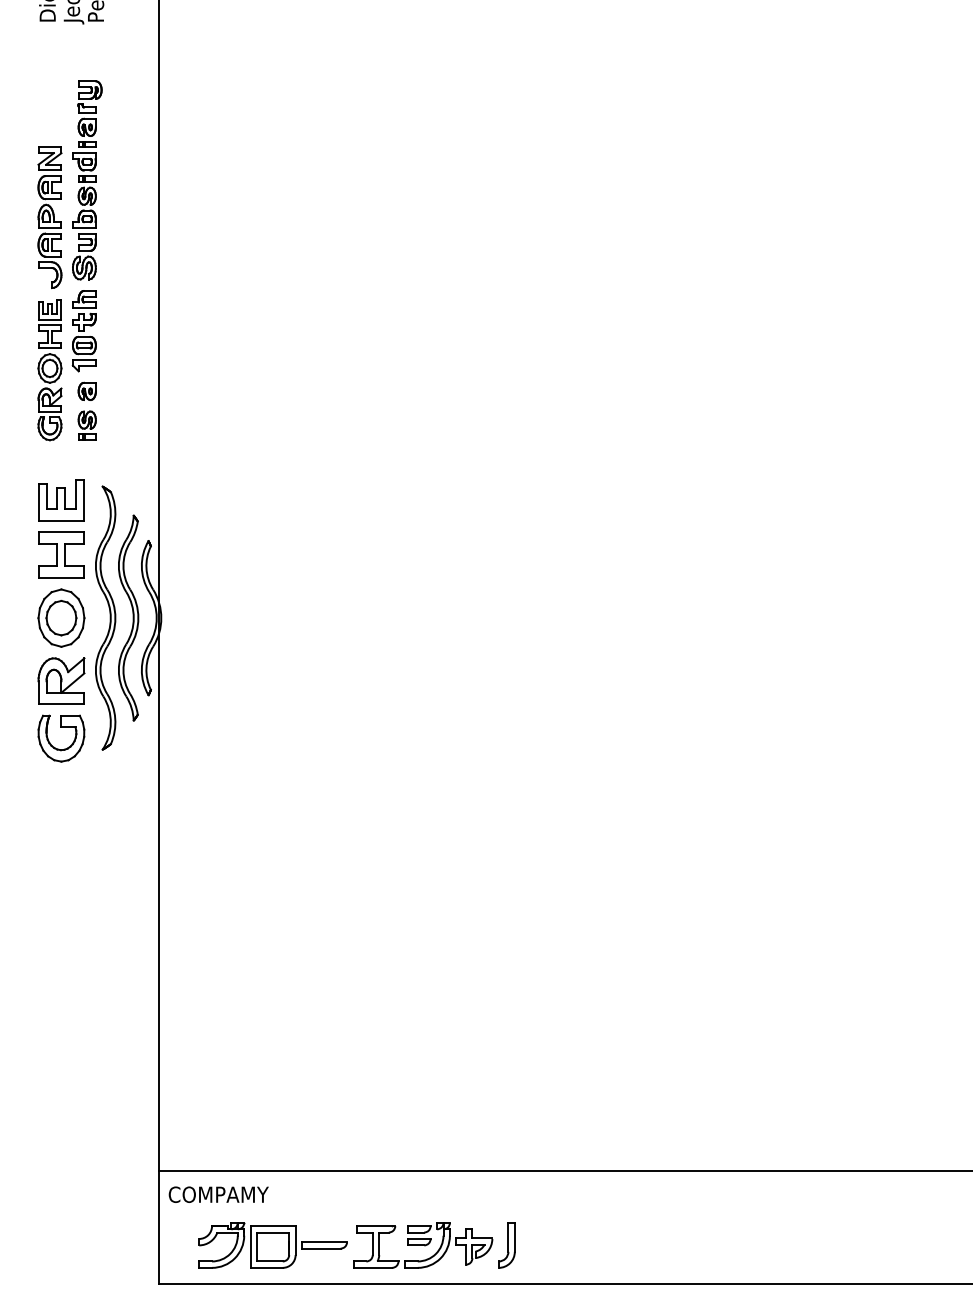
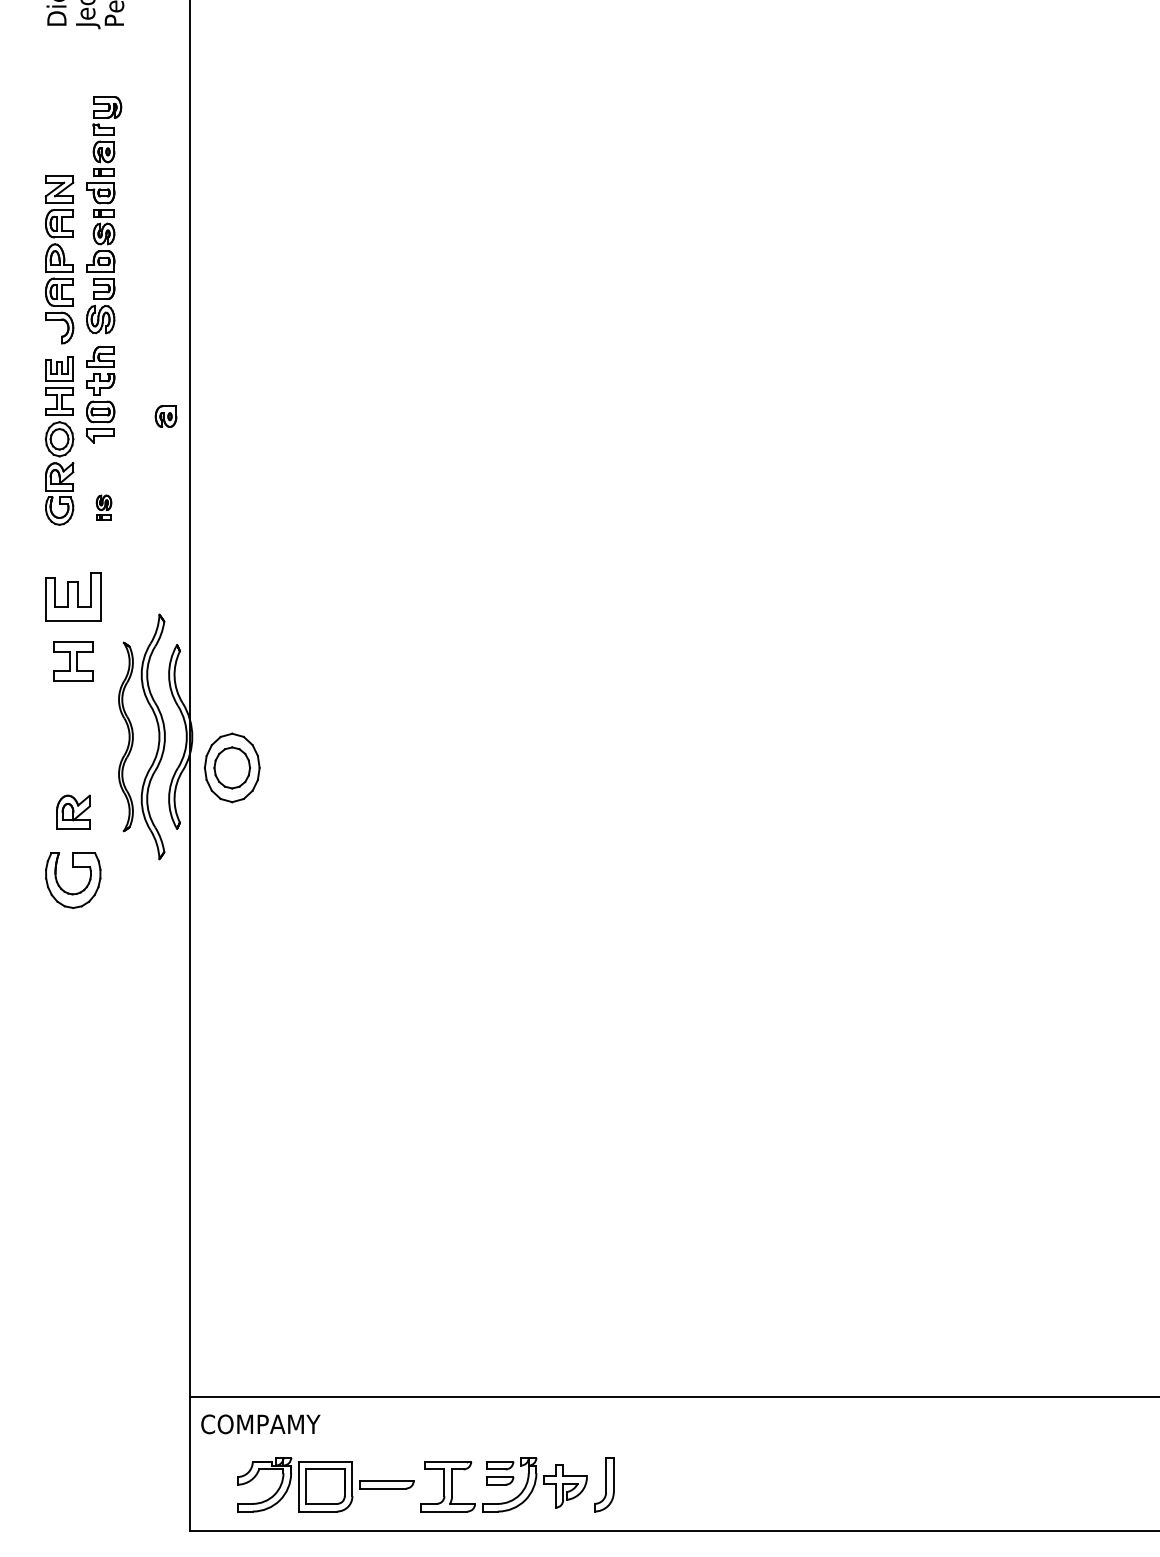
part: (86, 391) -> (165, 416), moved
part: (86, 425) -> (103, 507), size x0.7
part: (61, 554) -> (73, 661), size x0.7
part: (61, 617) -> (232, 767), moved
part: (105, 617) -> (125, 736), size x0.6
part: (61, 680) -> (73, 811), size x0.6

